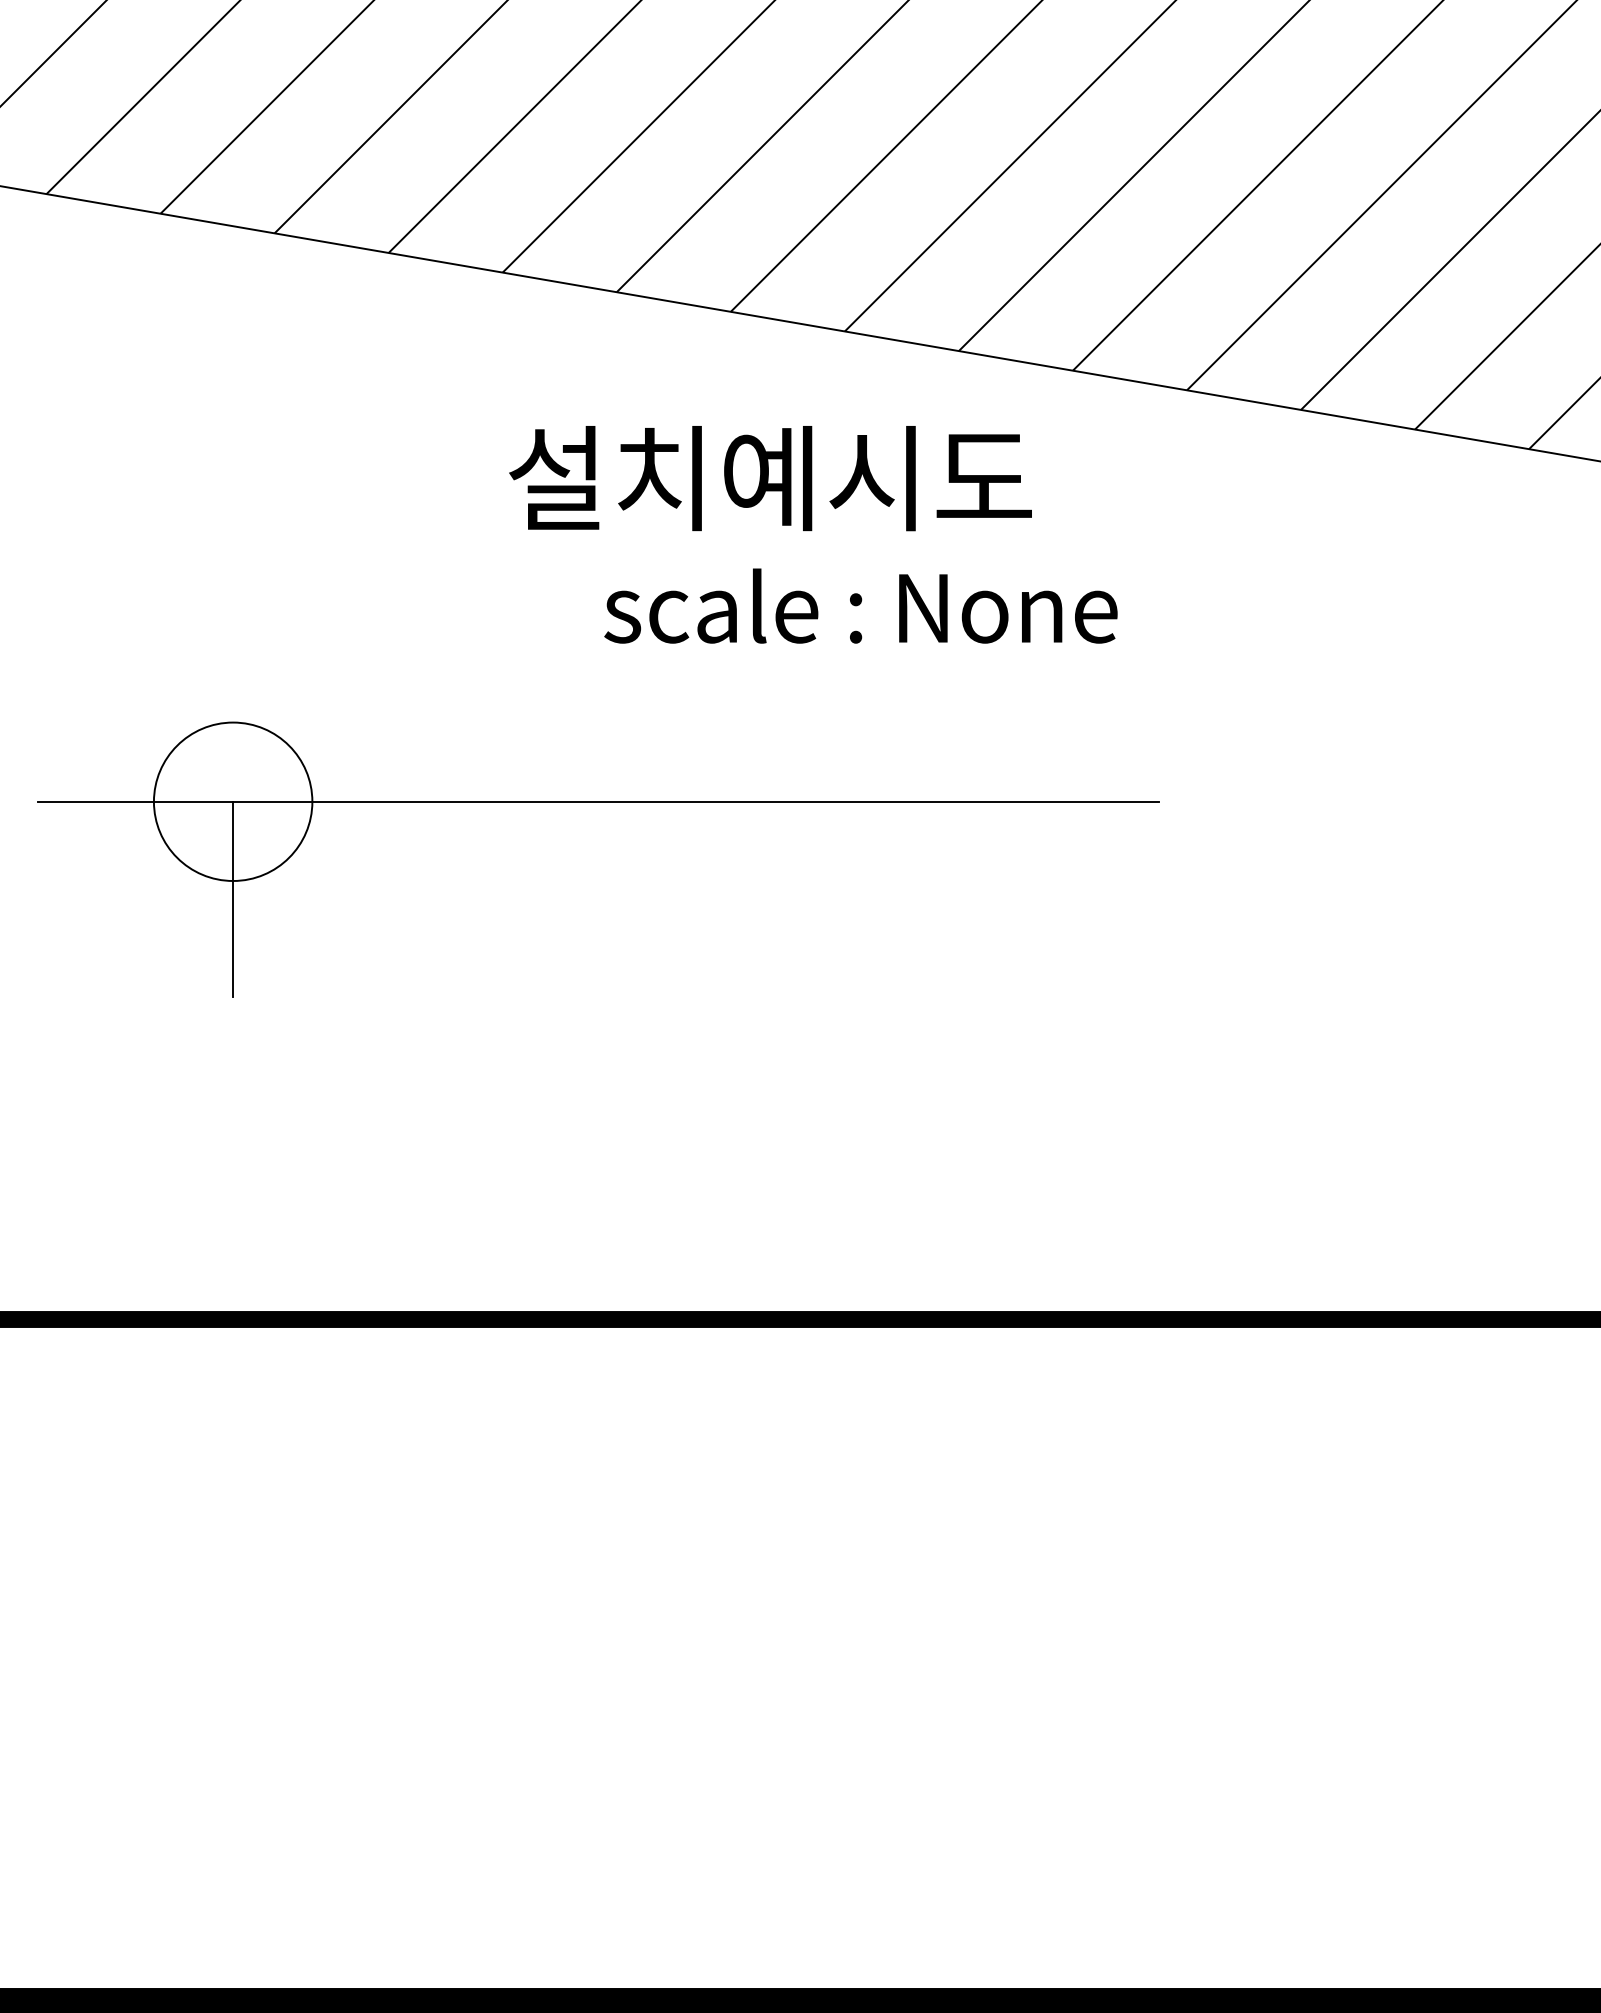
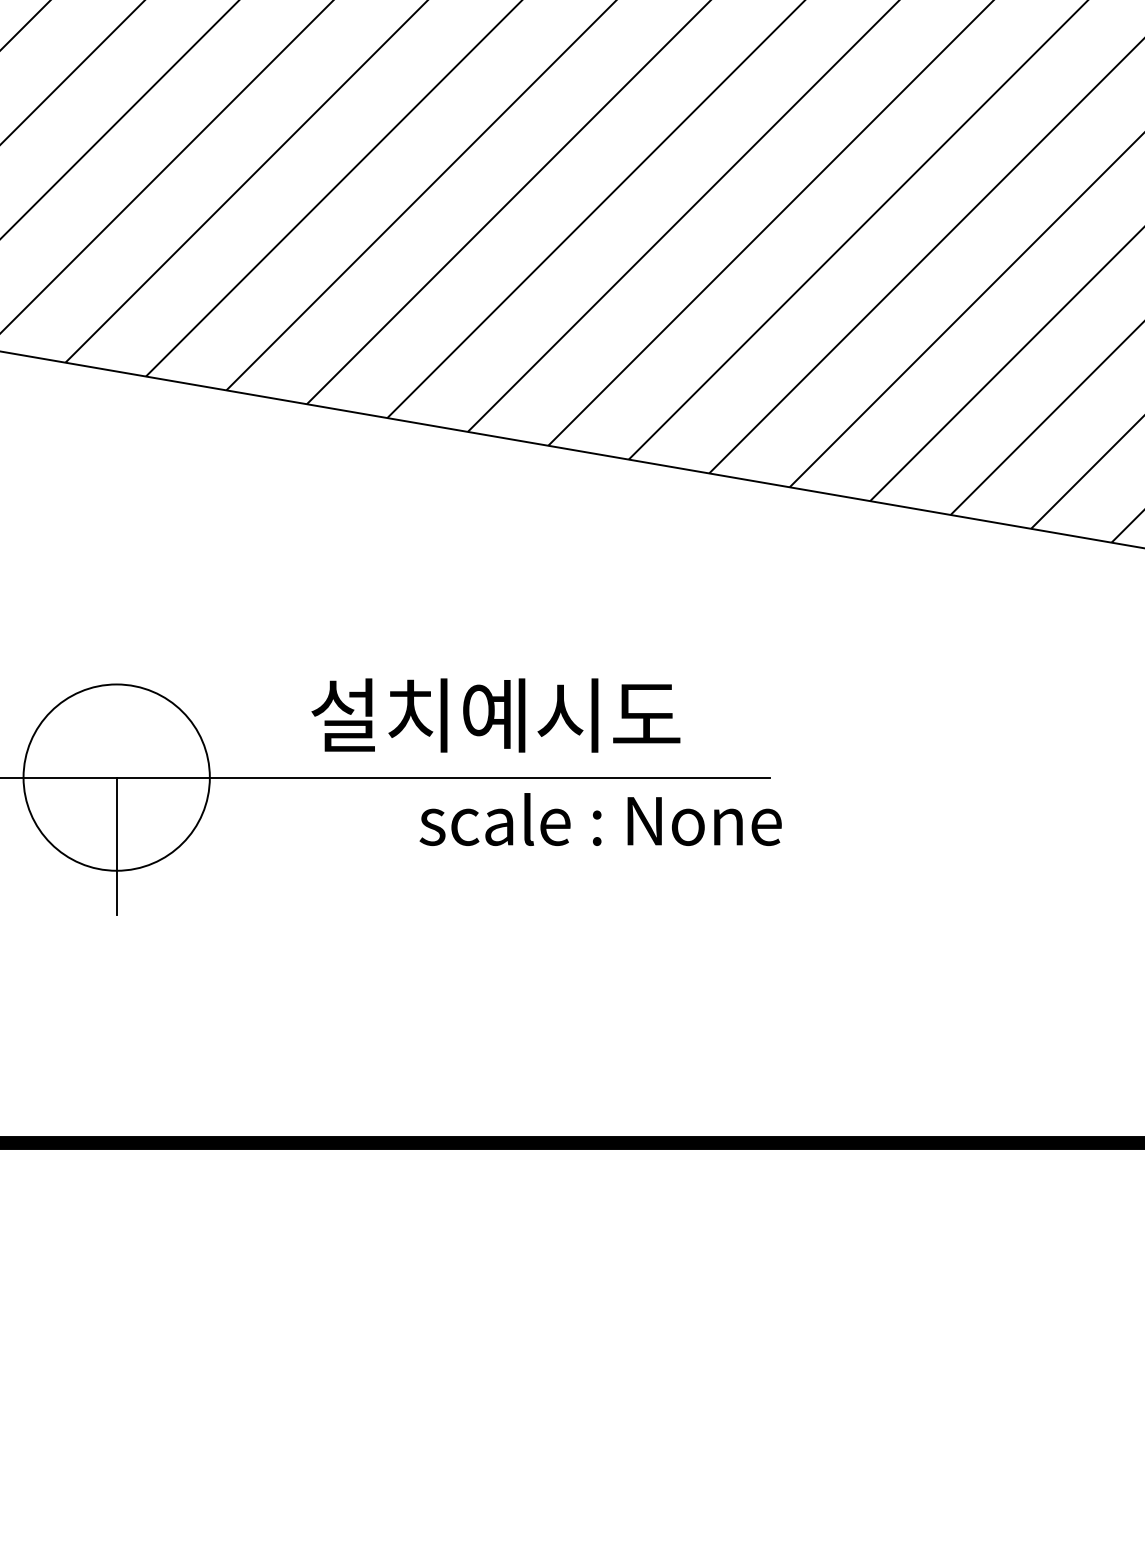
text: (769, 478) -> (495, 715), moved
text: (860, 606) -> (600, 819), moved
circle: (232, 801) -> (116, 777), size x1.67

